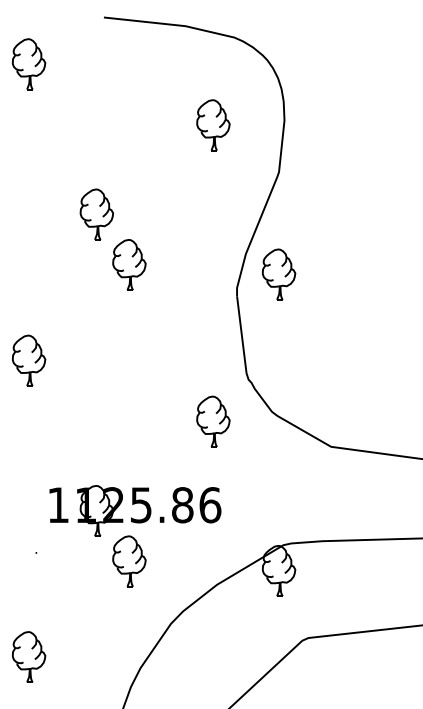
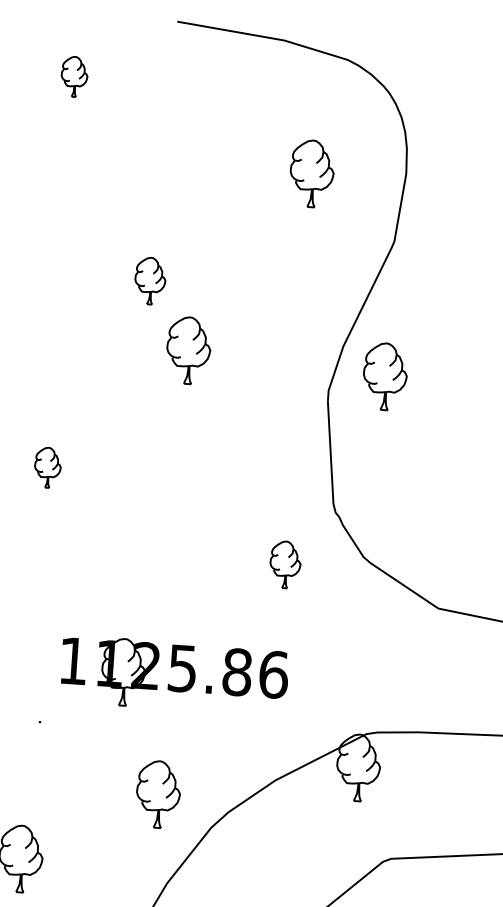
part: (29, 64) -> (74, 76), size x0.6
part: (96, 214) -> (149, 280), size x0.7
part: (29, 360) -> (48, 467), size x0.6
part: (213, 421) -> (285, 564), size x0.7
part: (129, 561) -> (158, 794), moved

